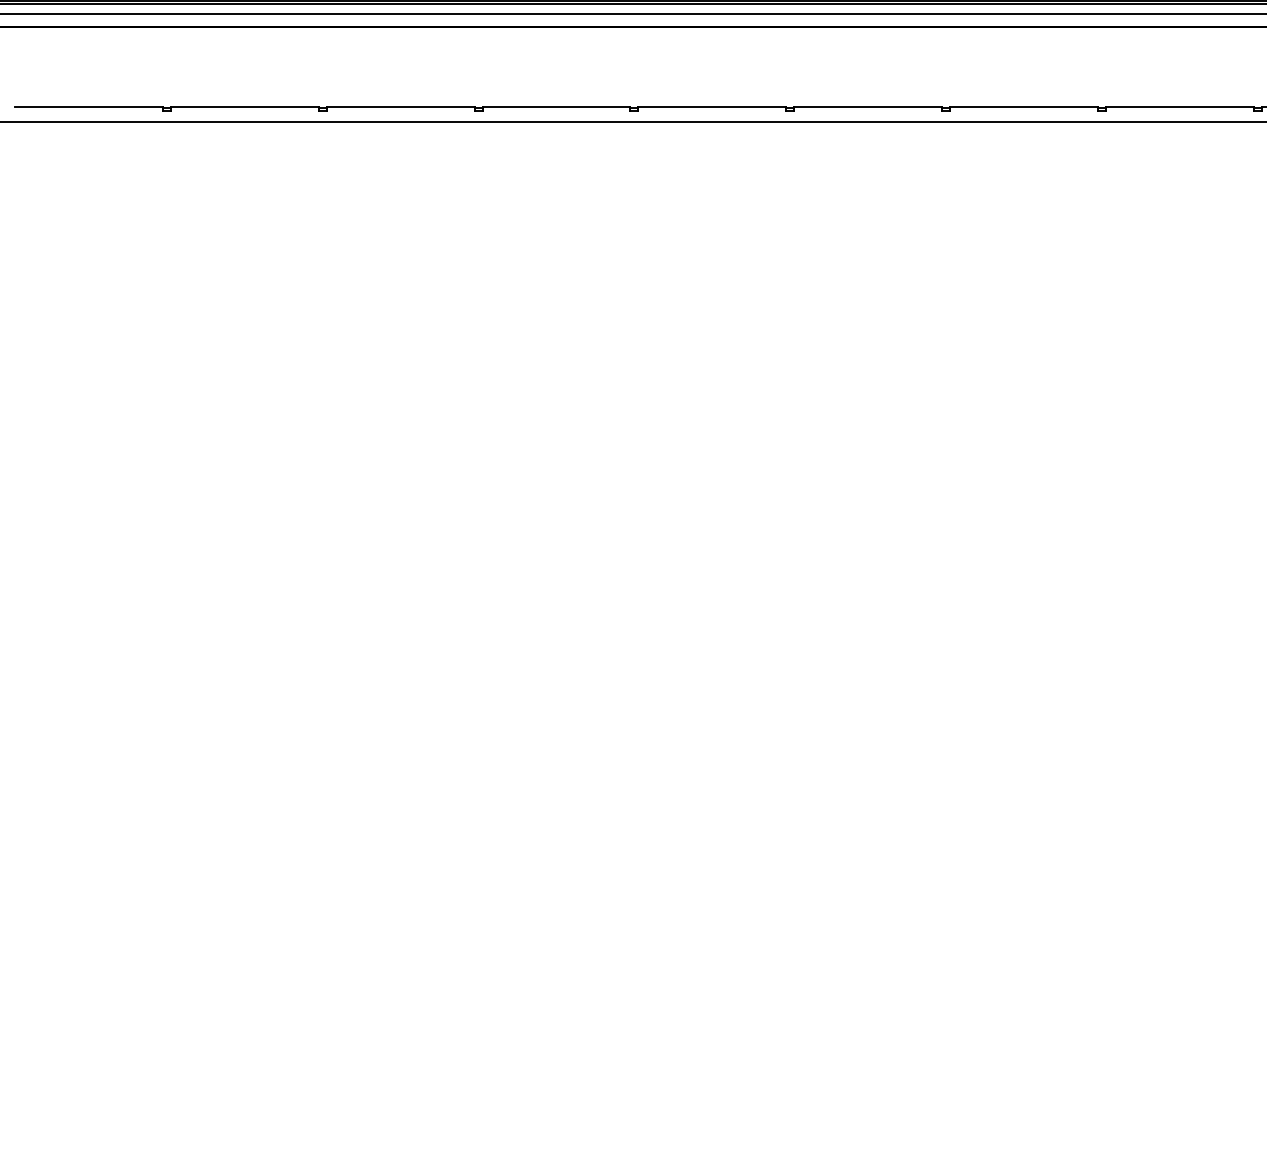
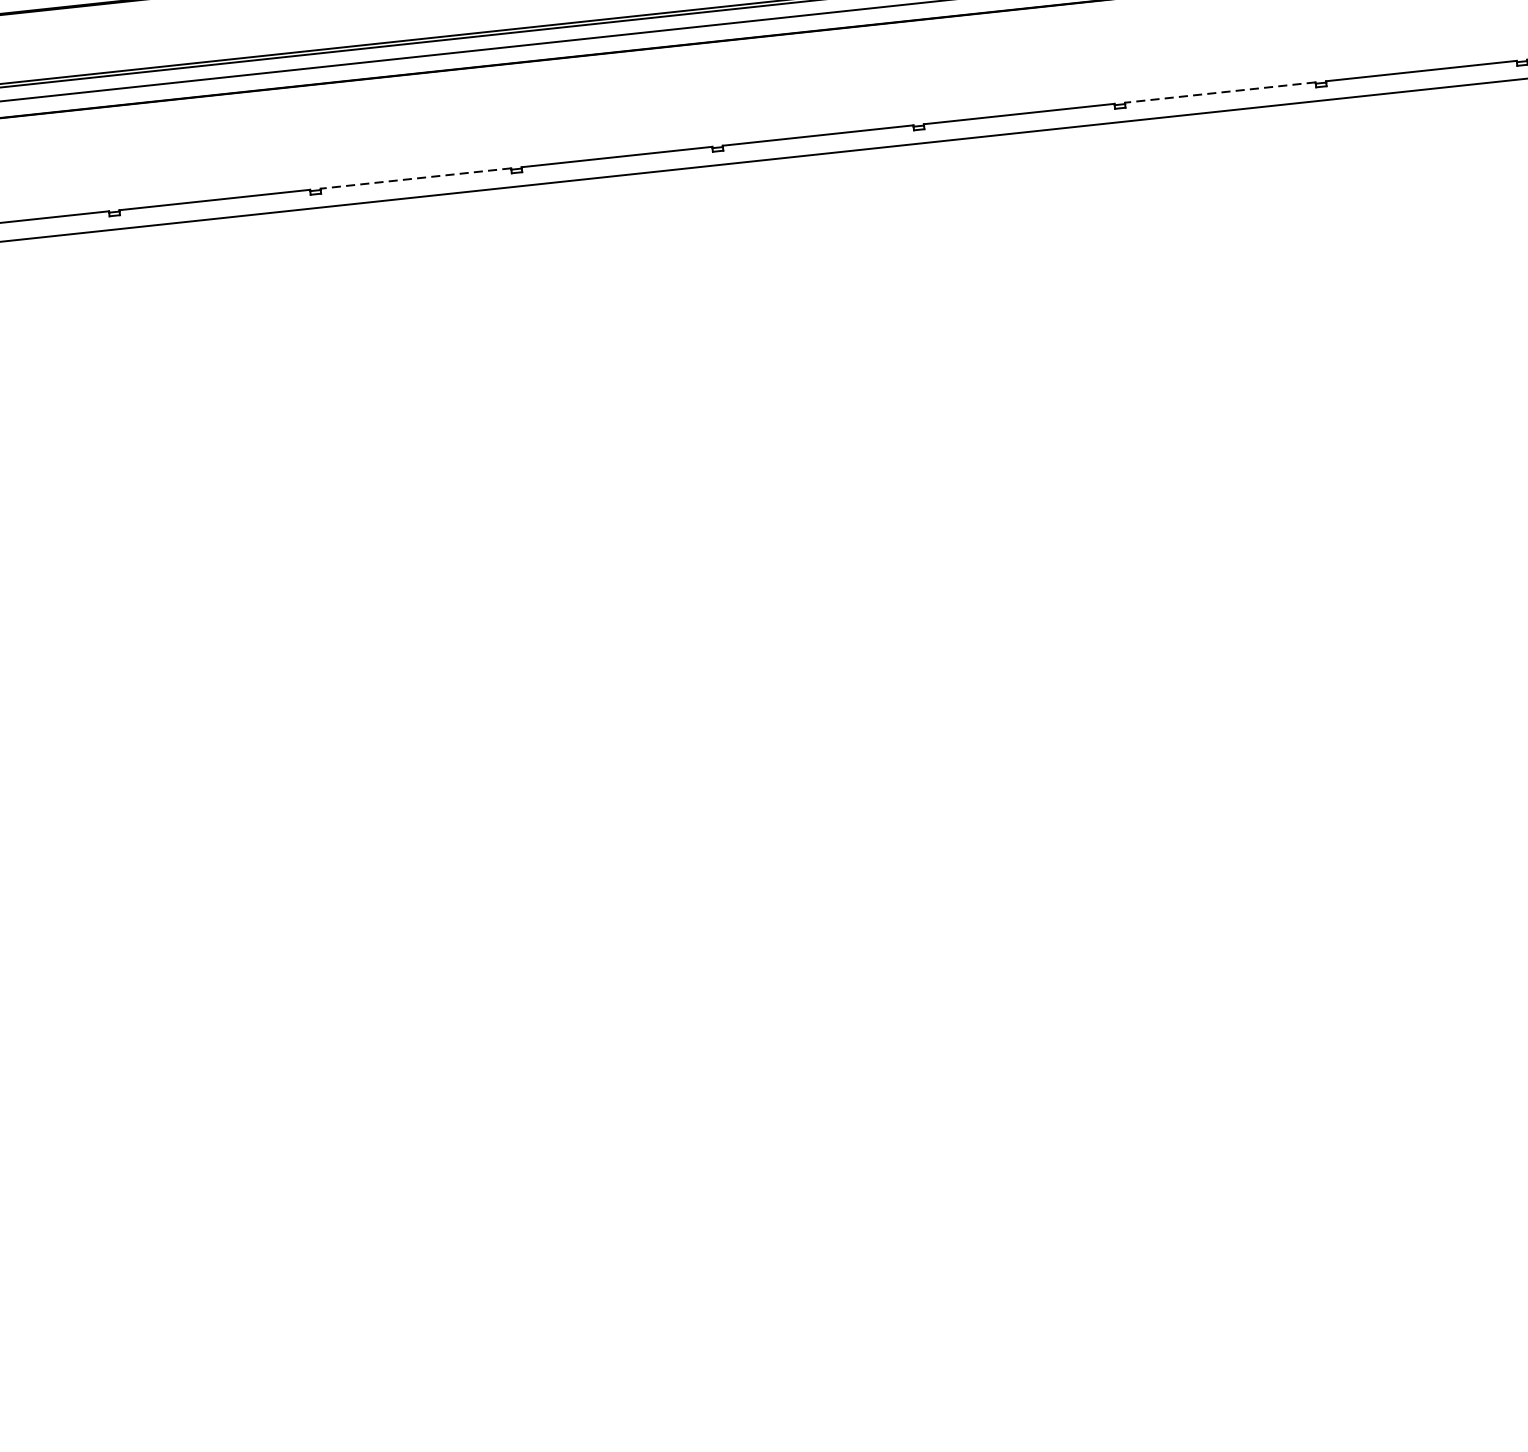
line: (556, 107) -> (415, 178), solid -> dashed
line: (1179, 107) -> (1219, 92), solid -> dashed

